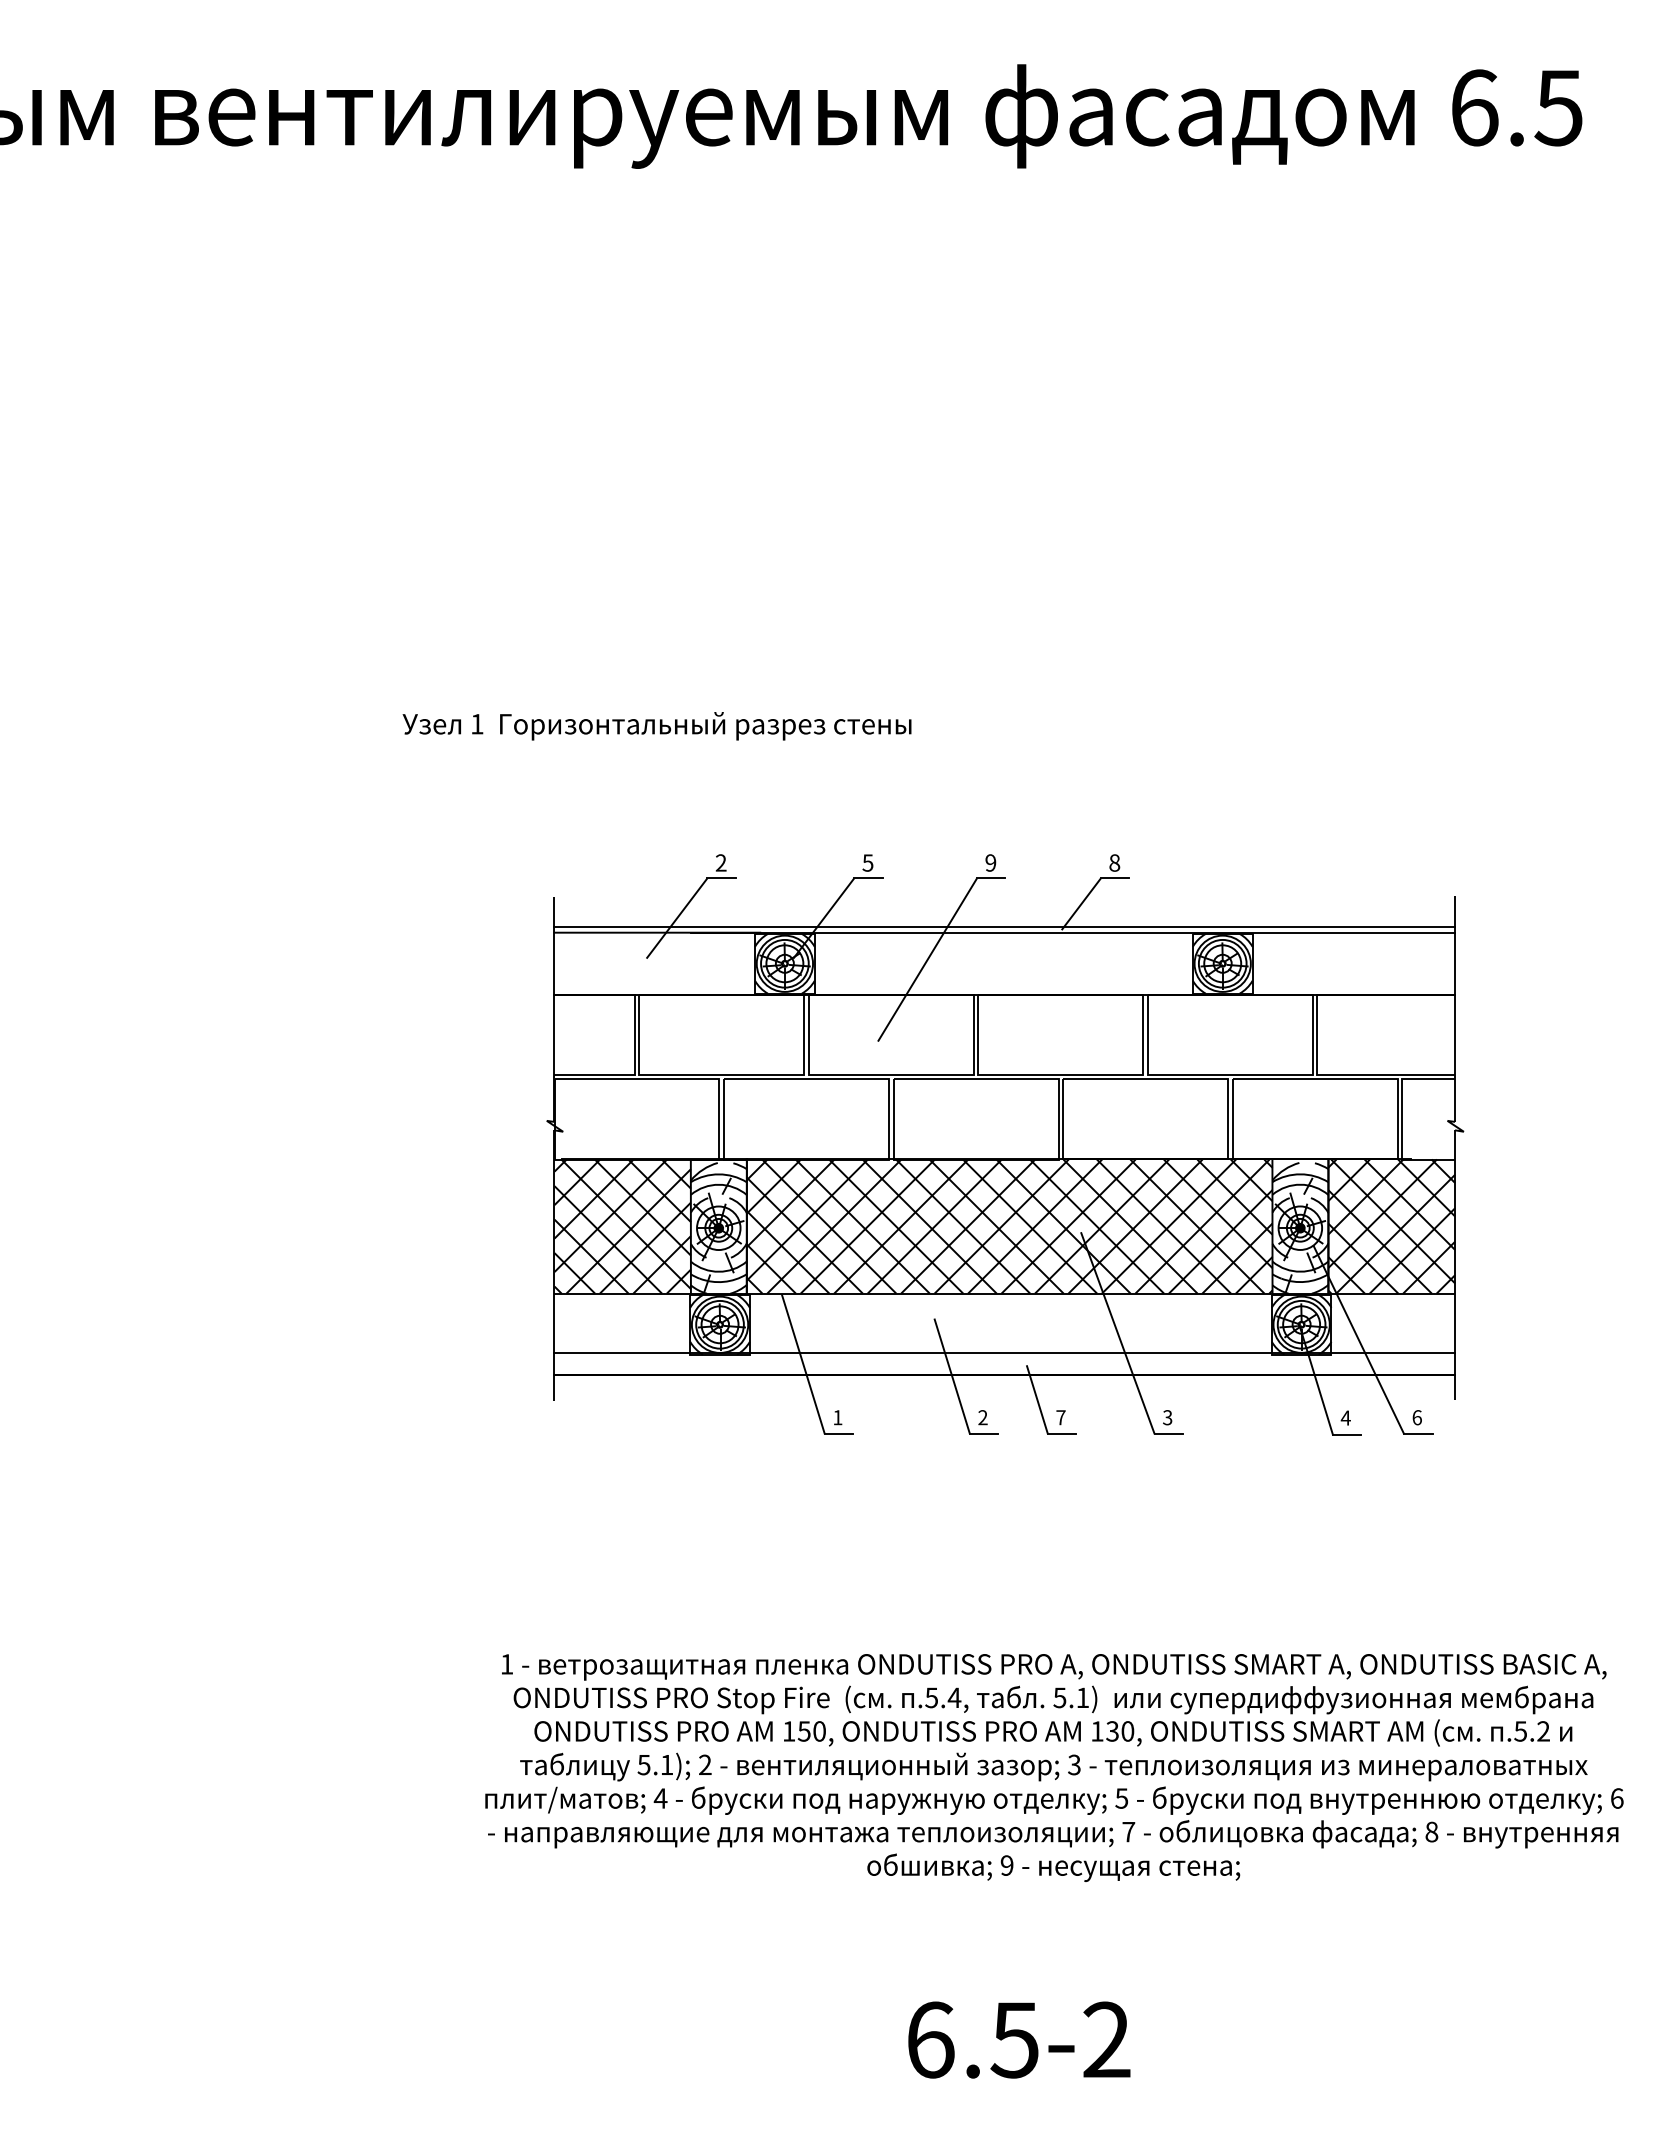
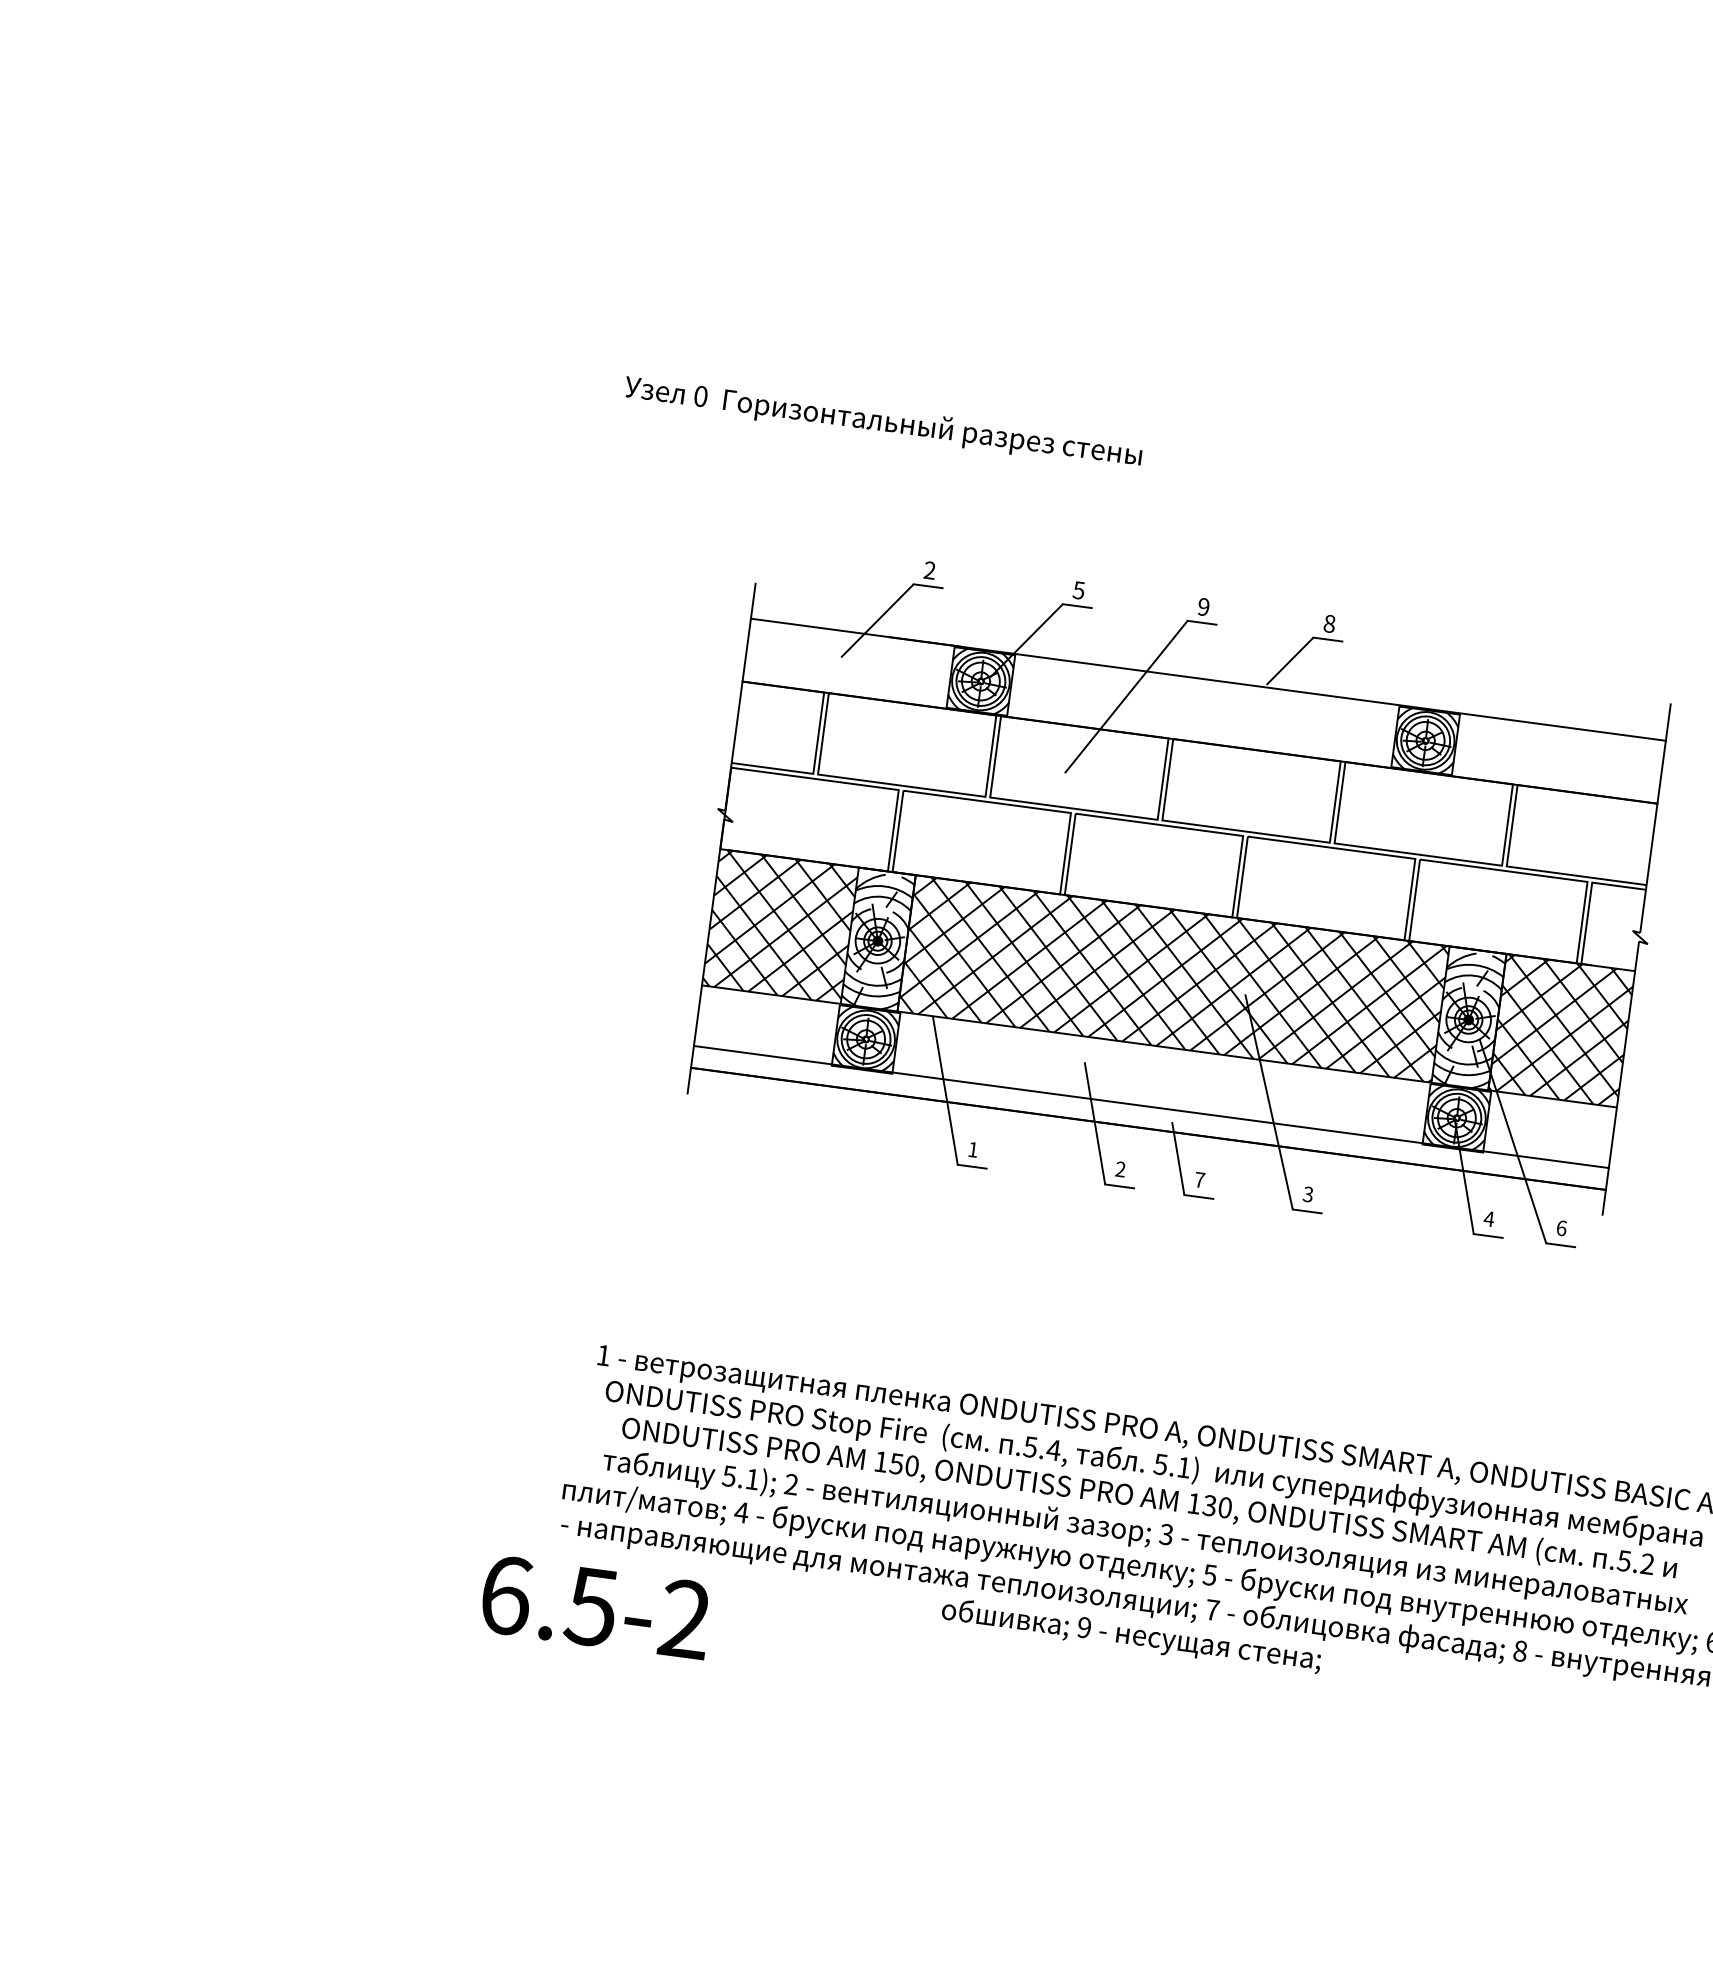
text: (477, 723) -> (701, 395), 1 -> 0
line: (1004, 927) -> (1208, 674), removed
text: (1019, 2039) -> (596, 1606), moved

